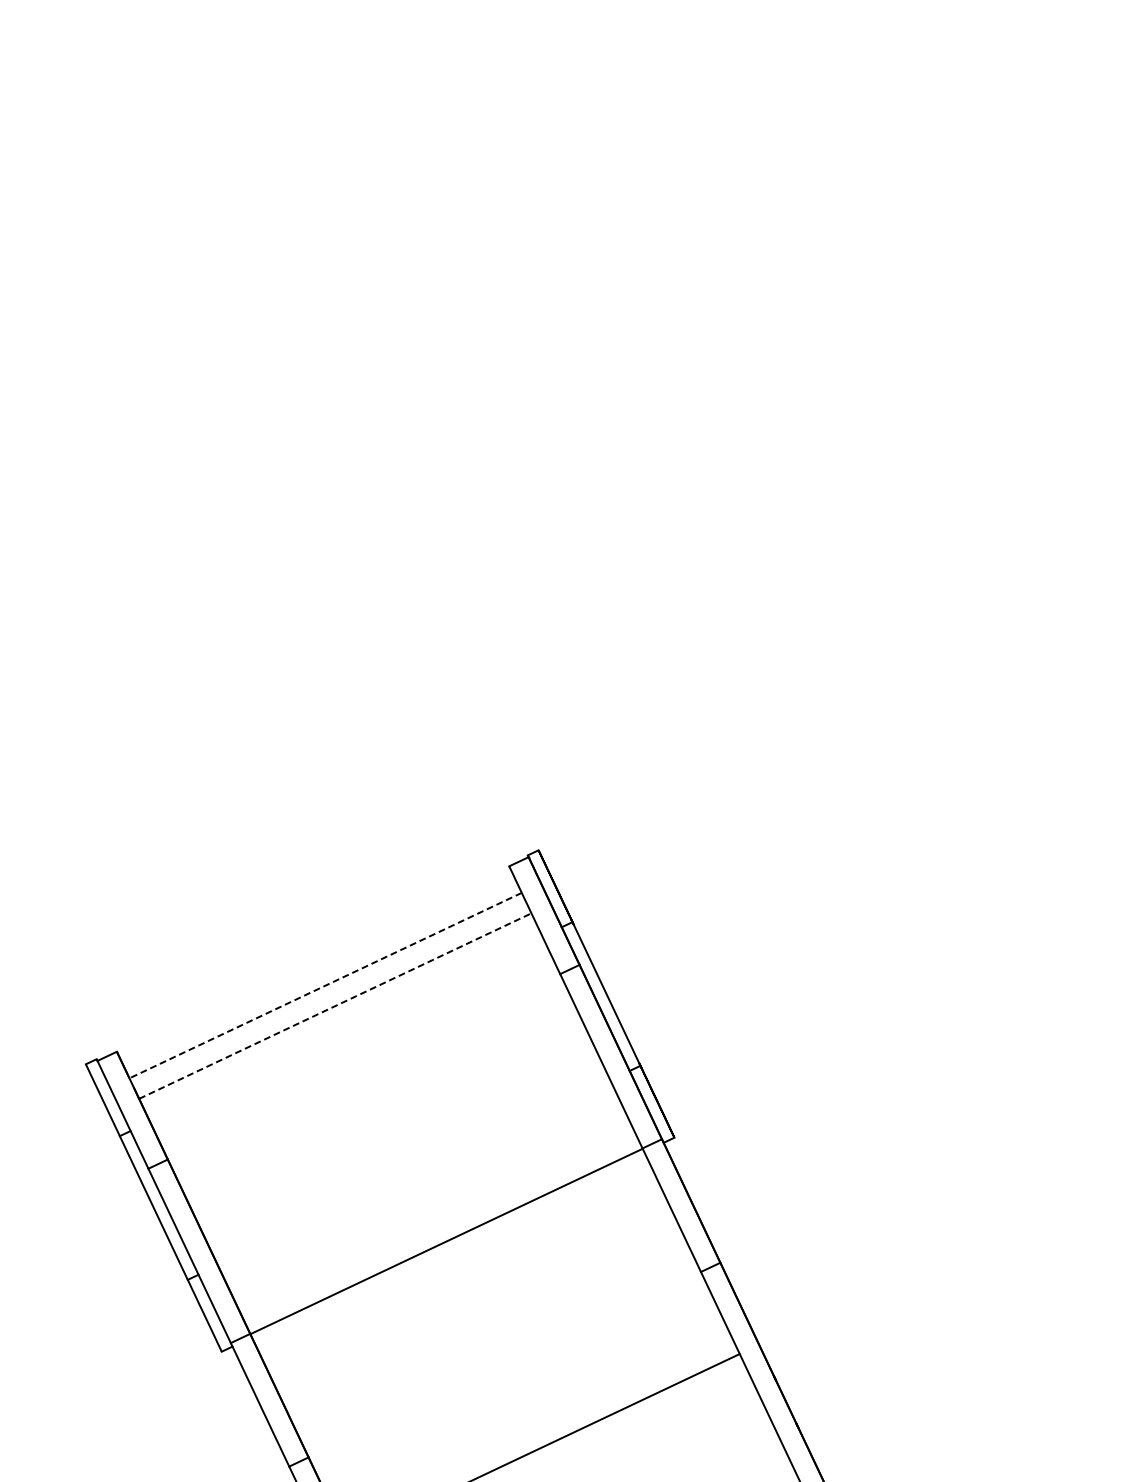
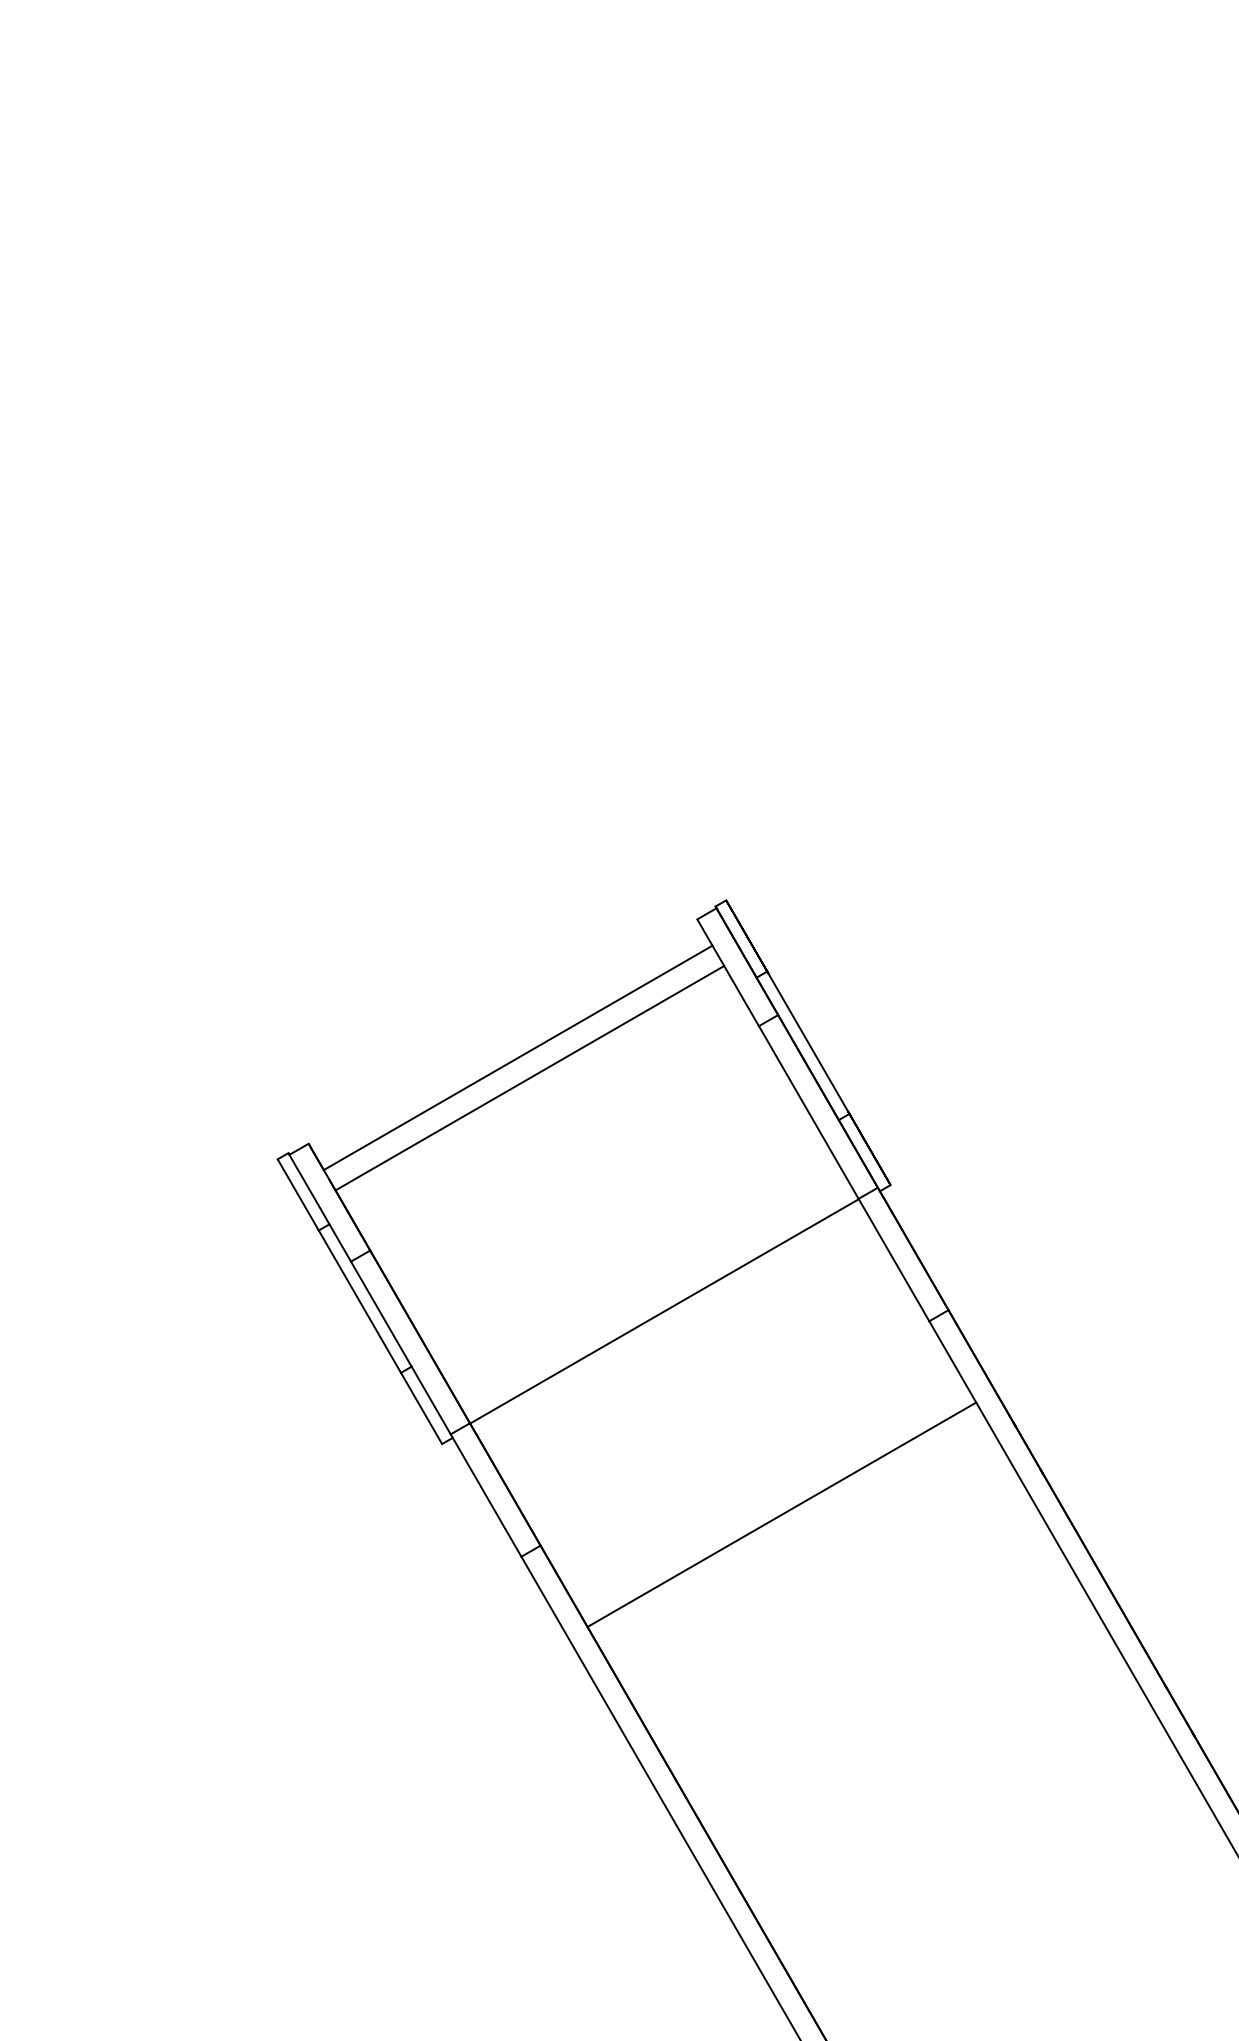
line: (324, 986) -> (517, 1058), dashed -> solid
line: (335, 1005) -> (530, 1077), dashed -> solid

